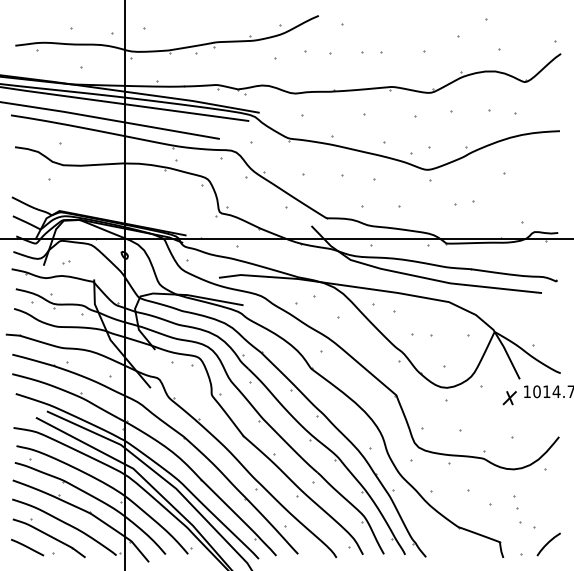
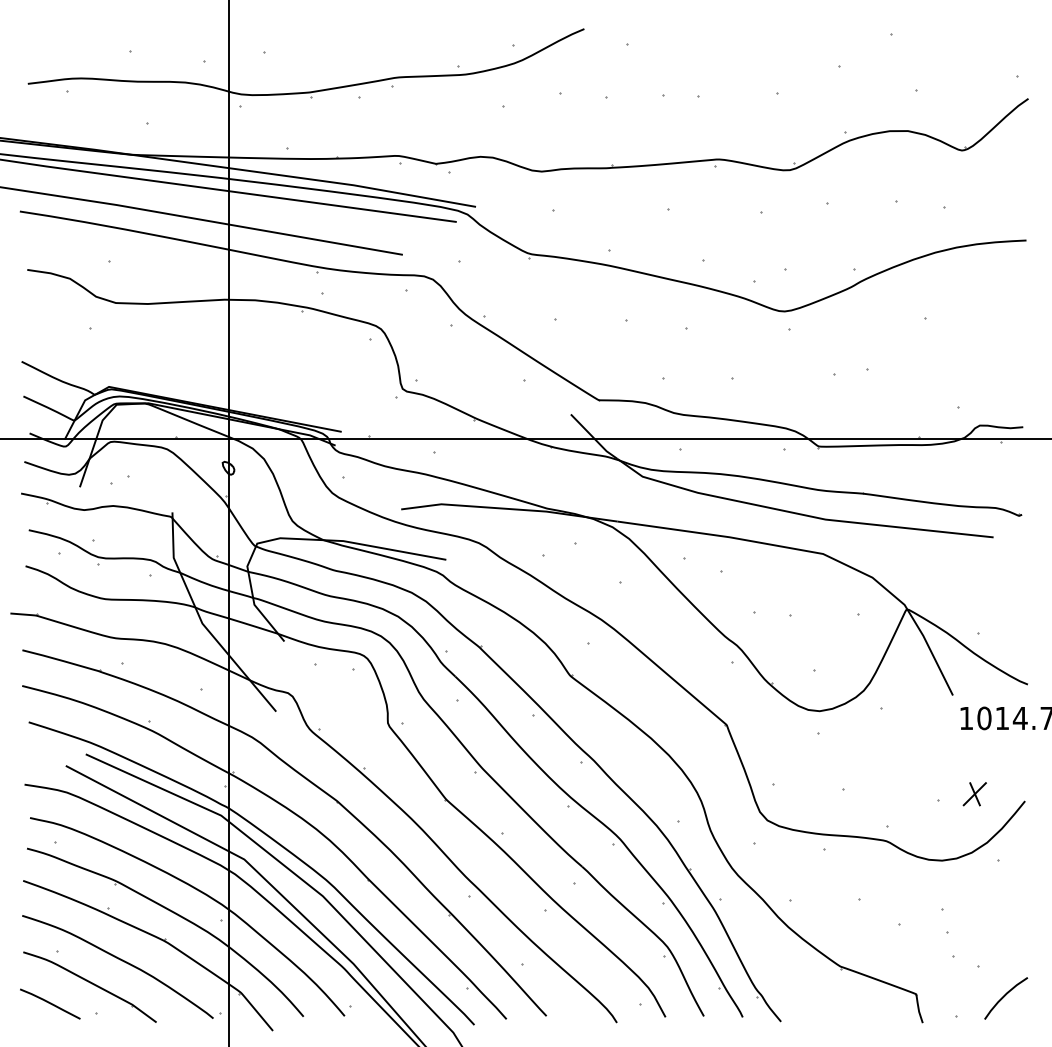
part: (66, 262) -> (121, 481), size x1.6
part: (509, 398) -> (974, 794), moved

